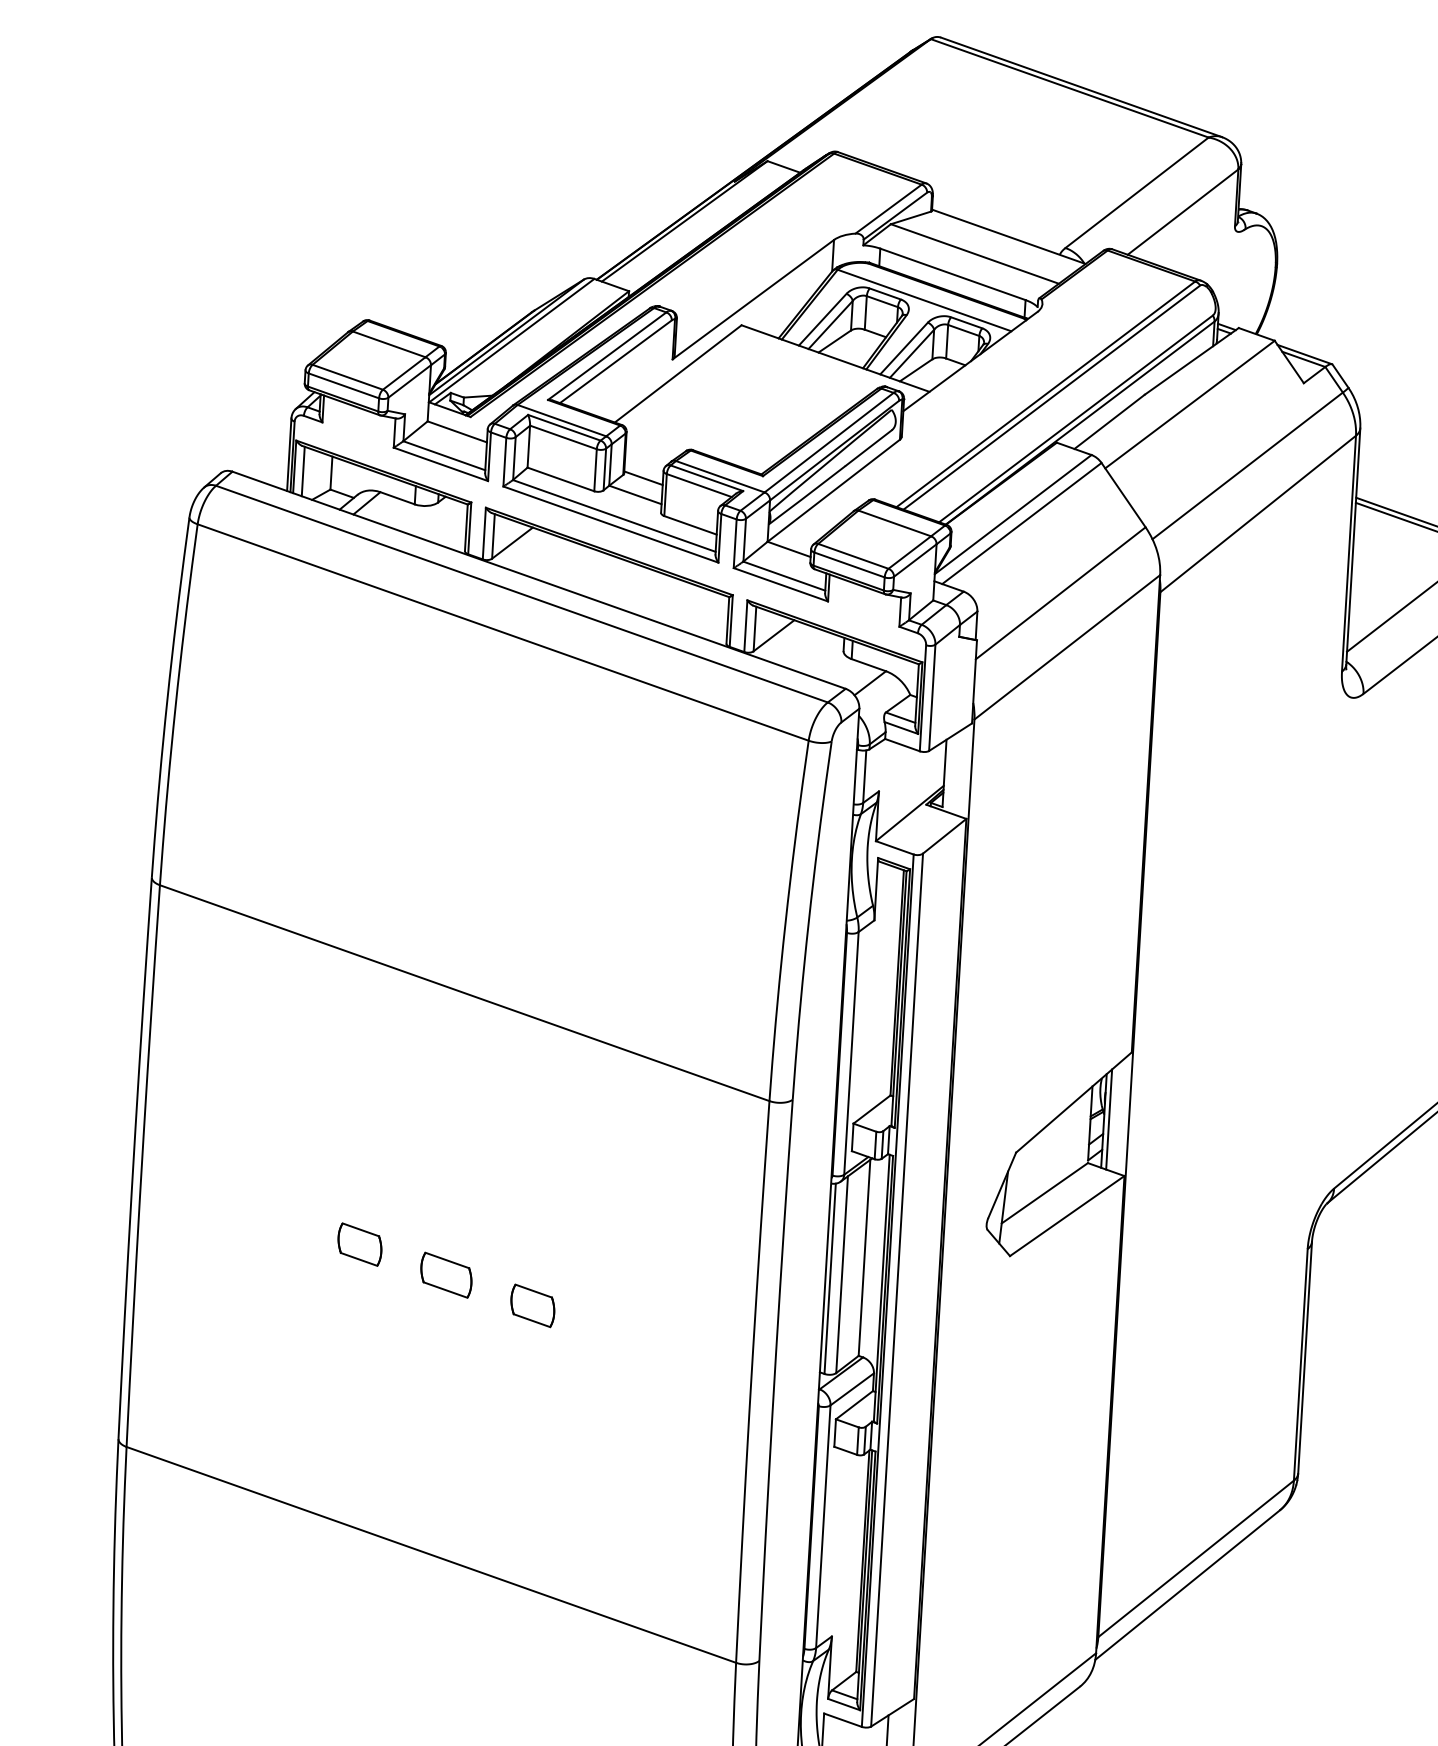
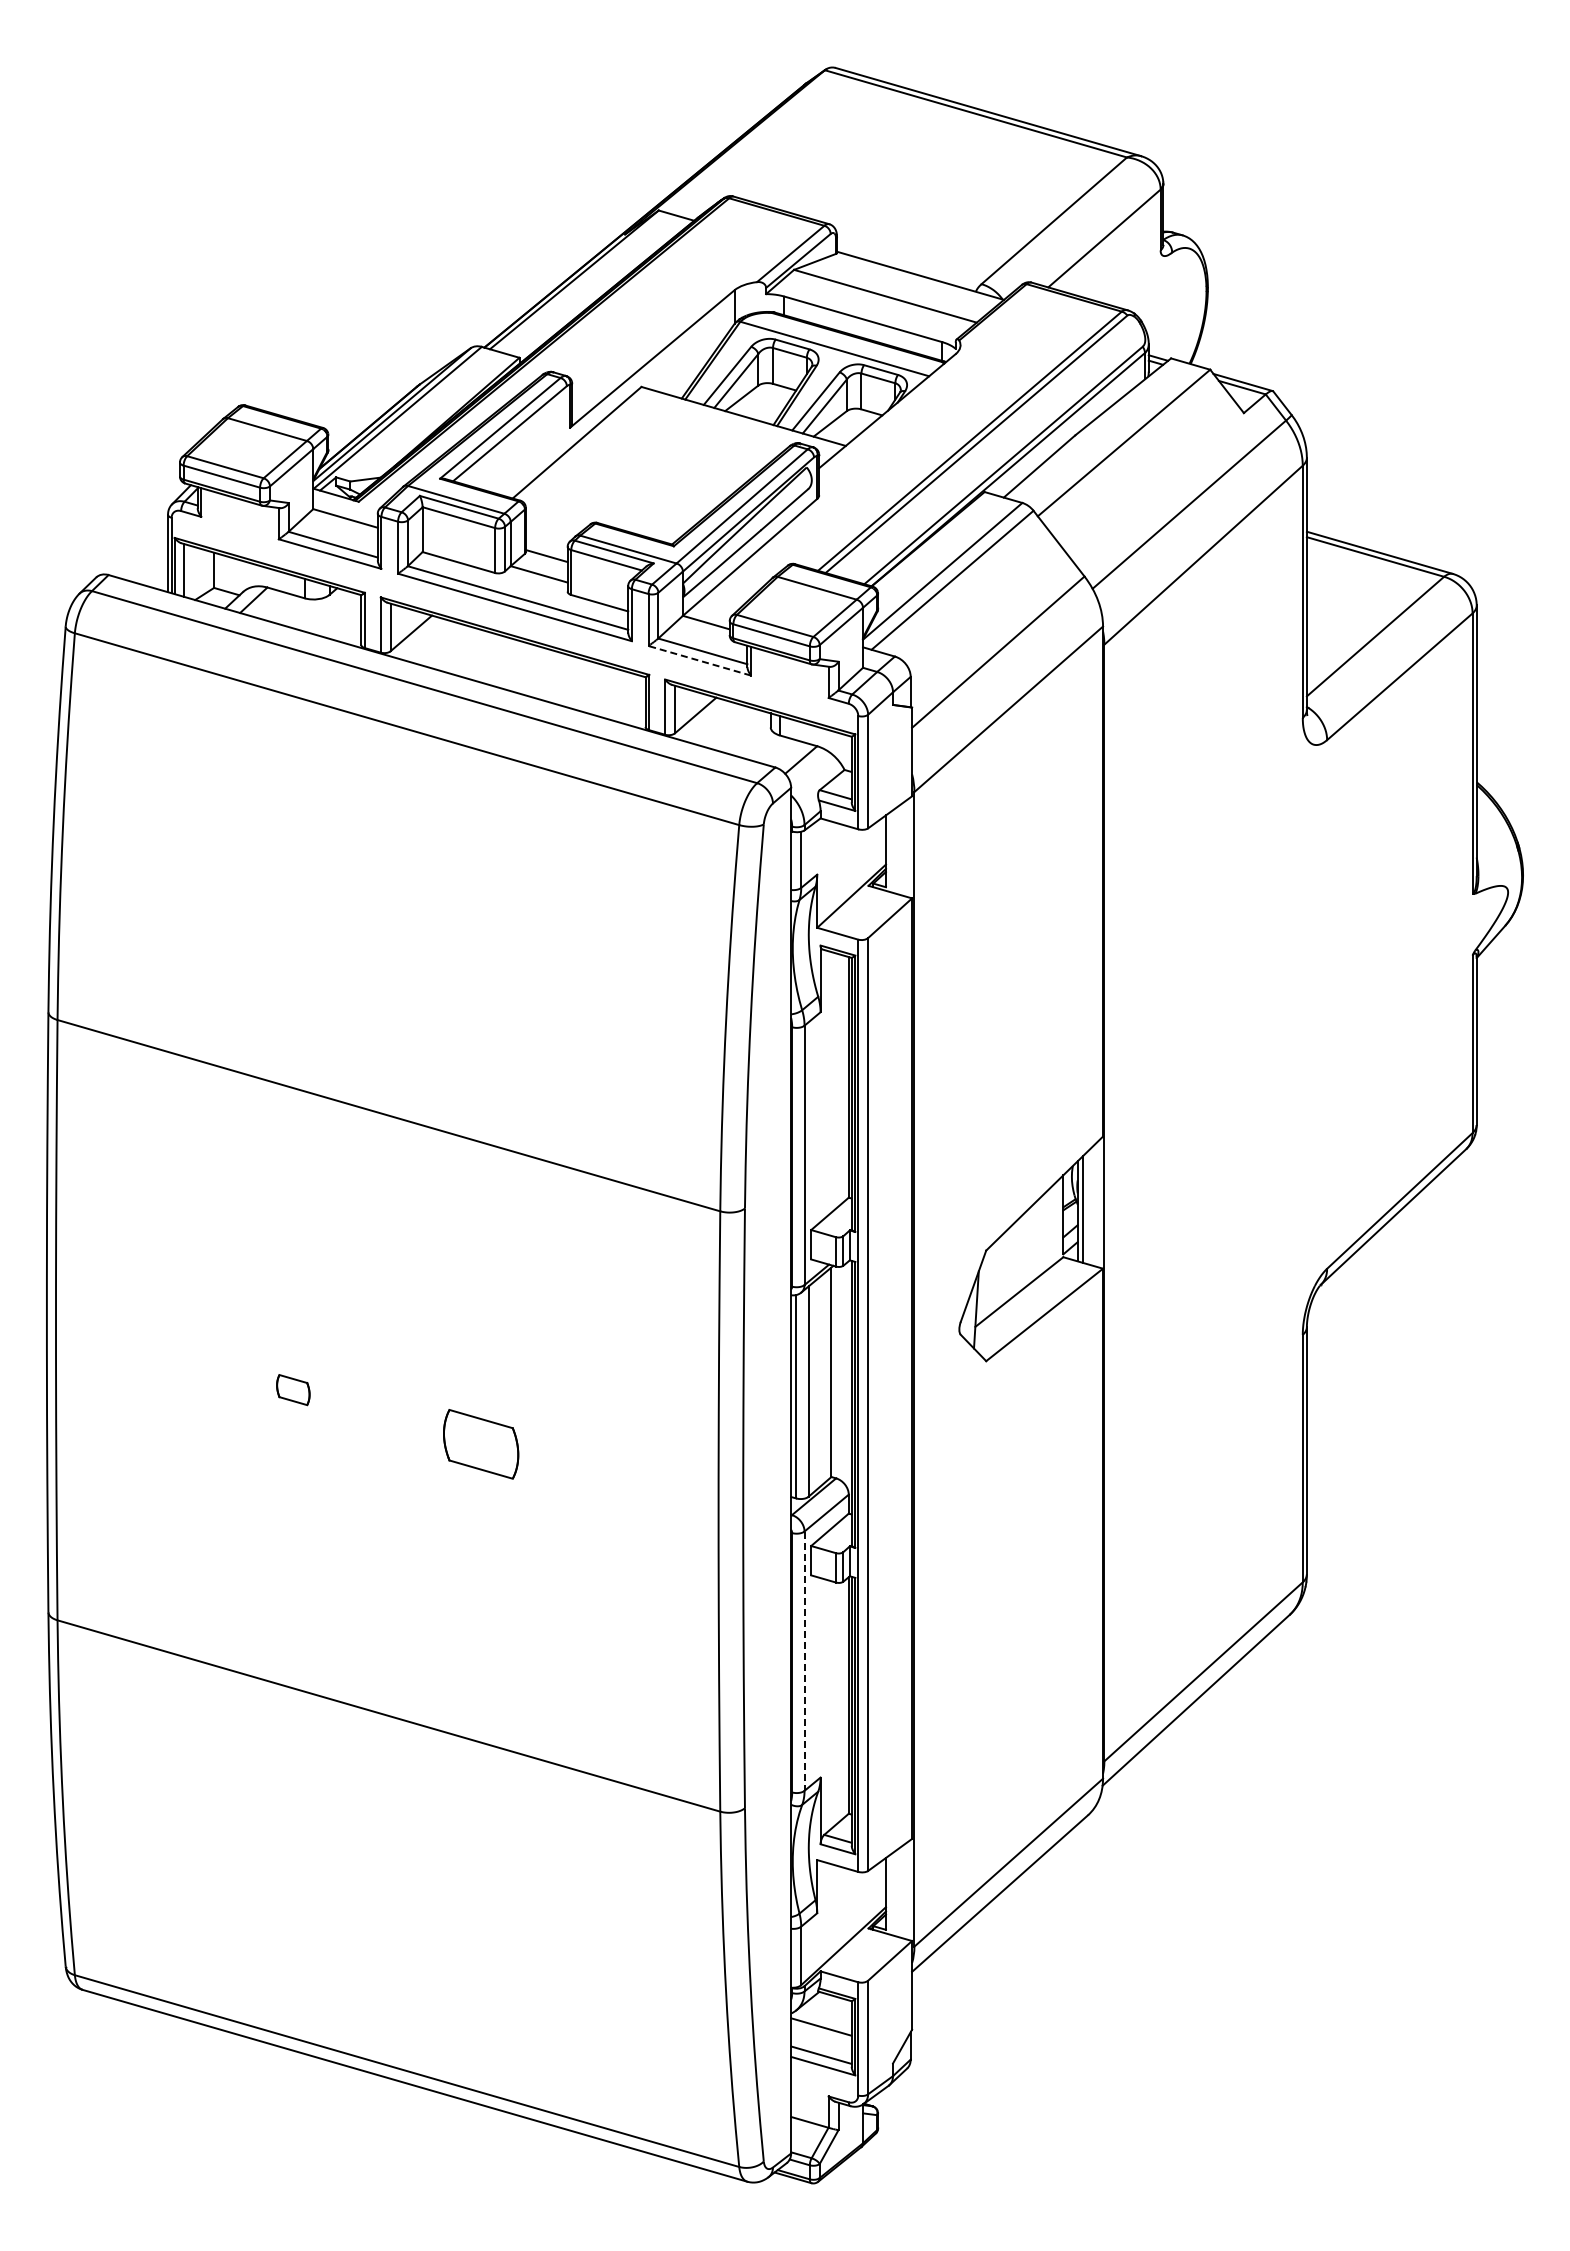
line: (780, 584) -> (699, 660), solid -> dashed
part: (360, 1244) -> (293, 1389), size x0.7
part: (446, 1274) -> (387, 1416), removed
part: (533, 1305) -> (481, 1444), size x1.6
line: (823, 1527) -> (804, 1661), solid -> dashed

